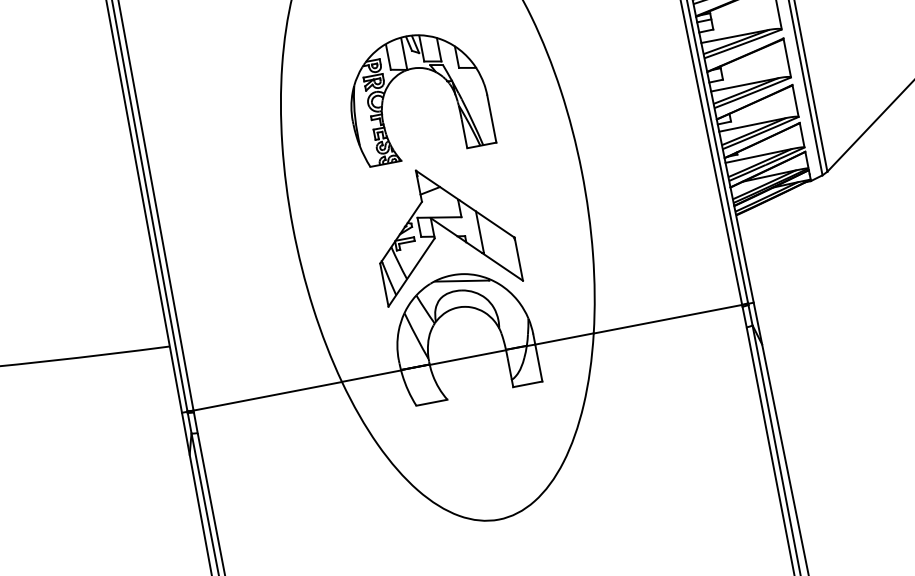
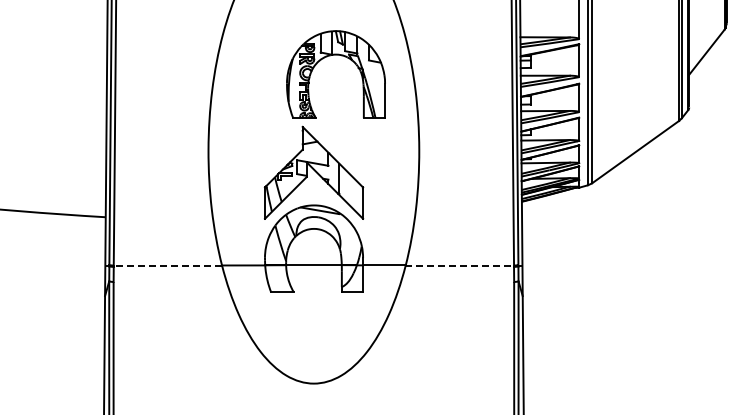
part: (405, 72) -> (330, 56), moved
line: (672, 318) -> (463, 265), solid -> dashed
line: (261, 397) -> (163, 265), solid -> dashed

